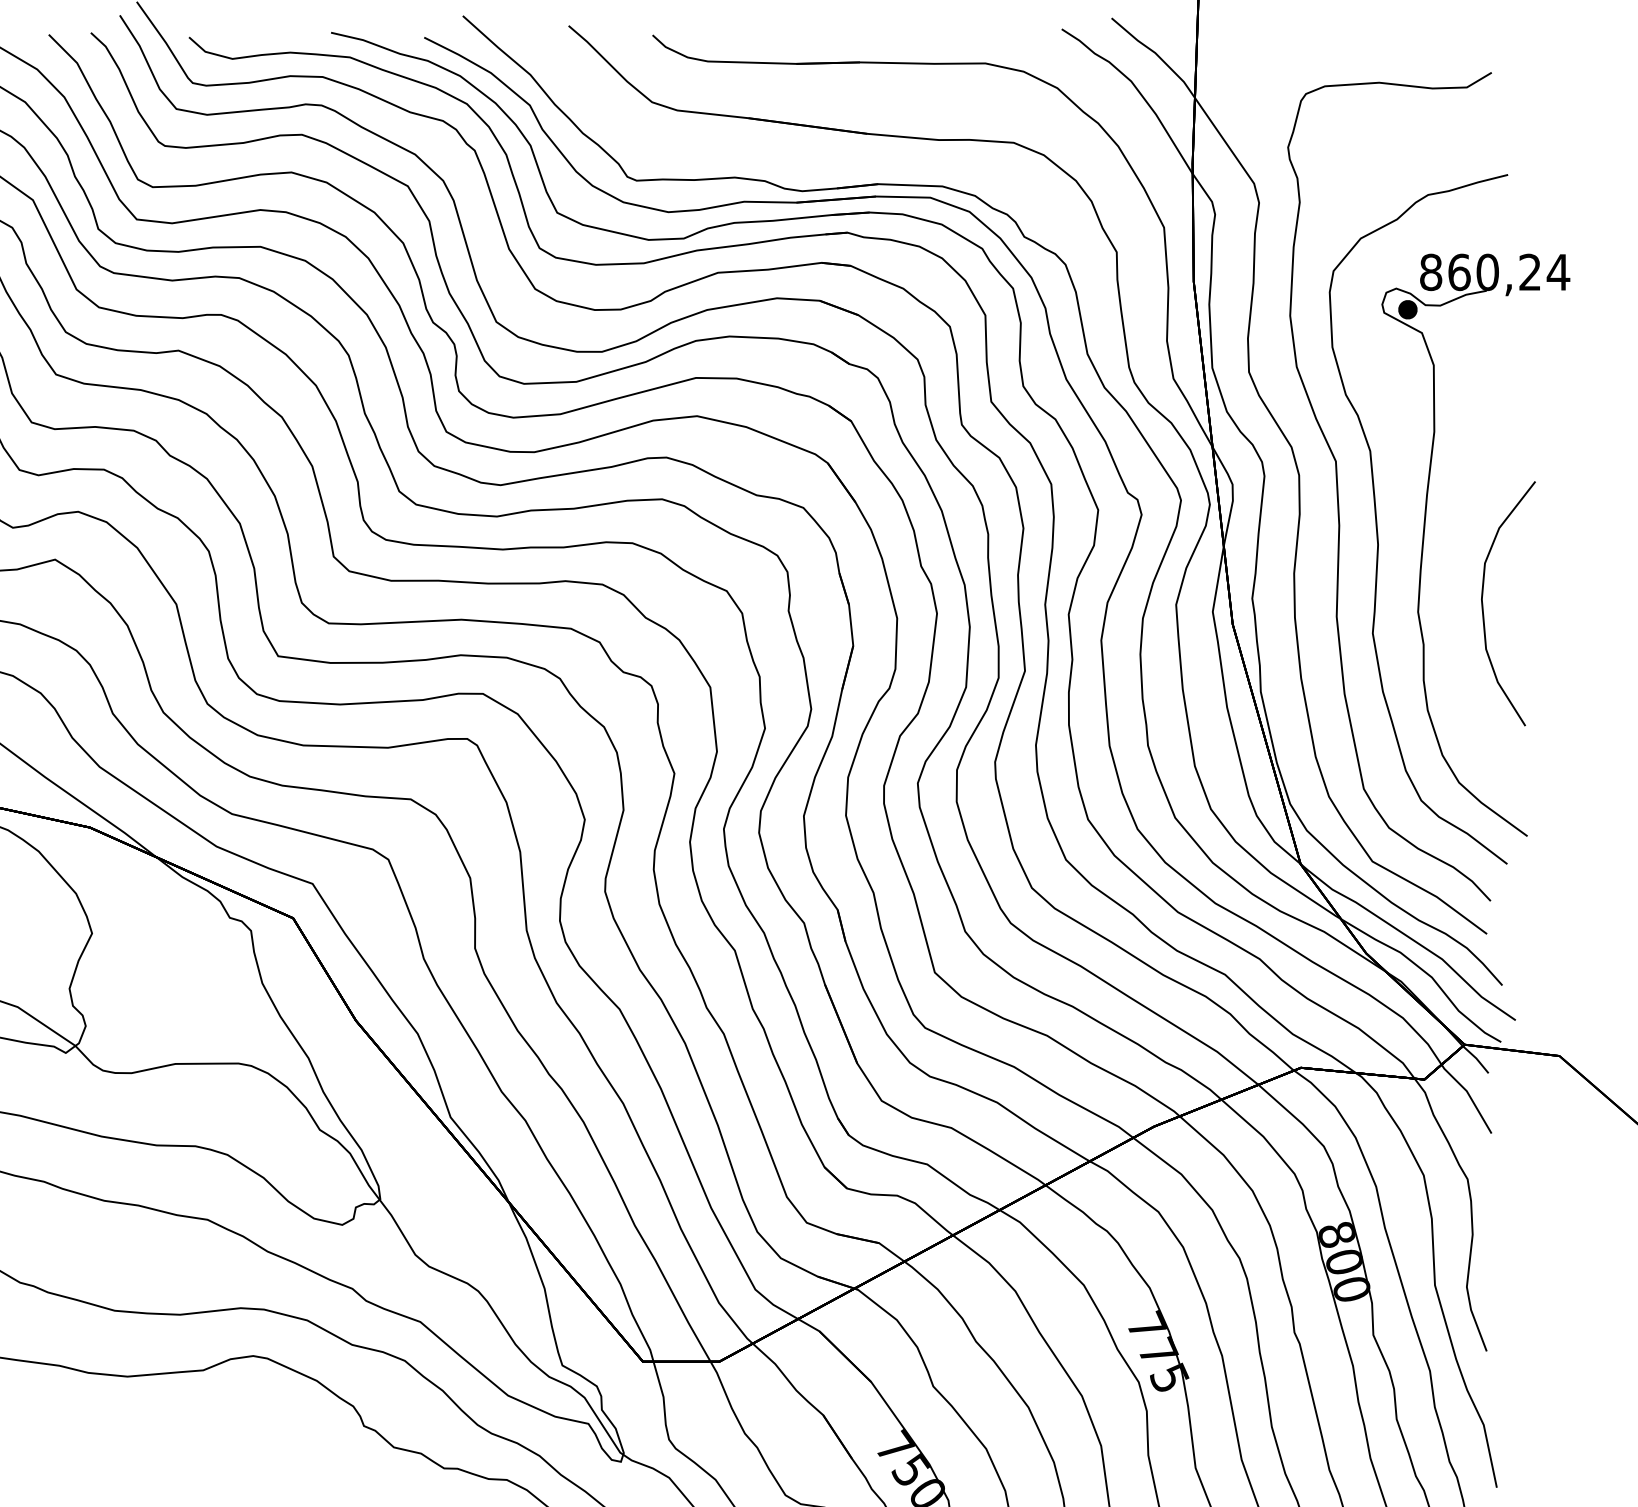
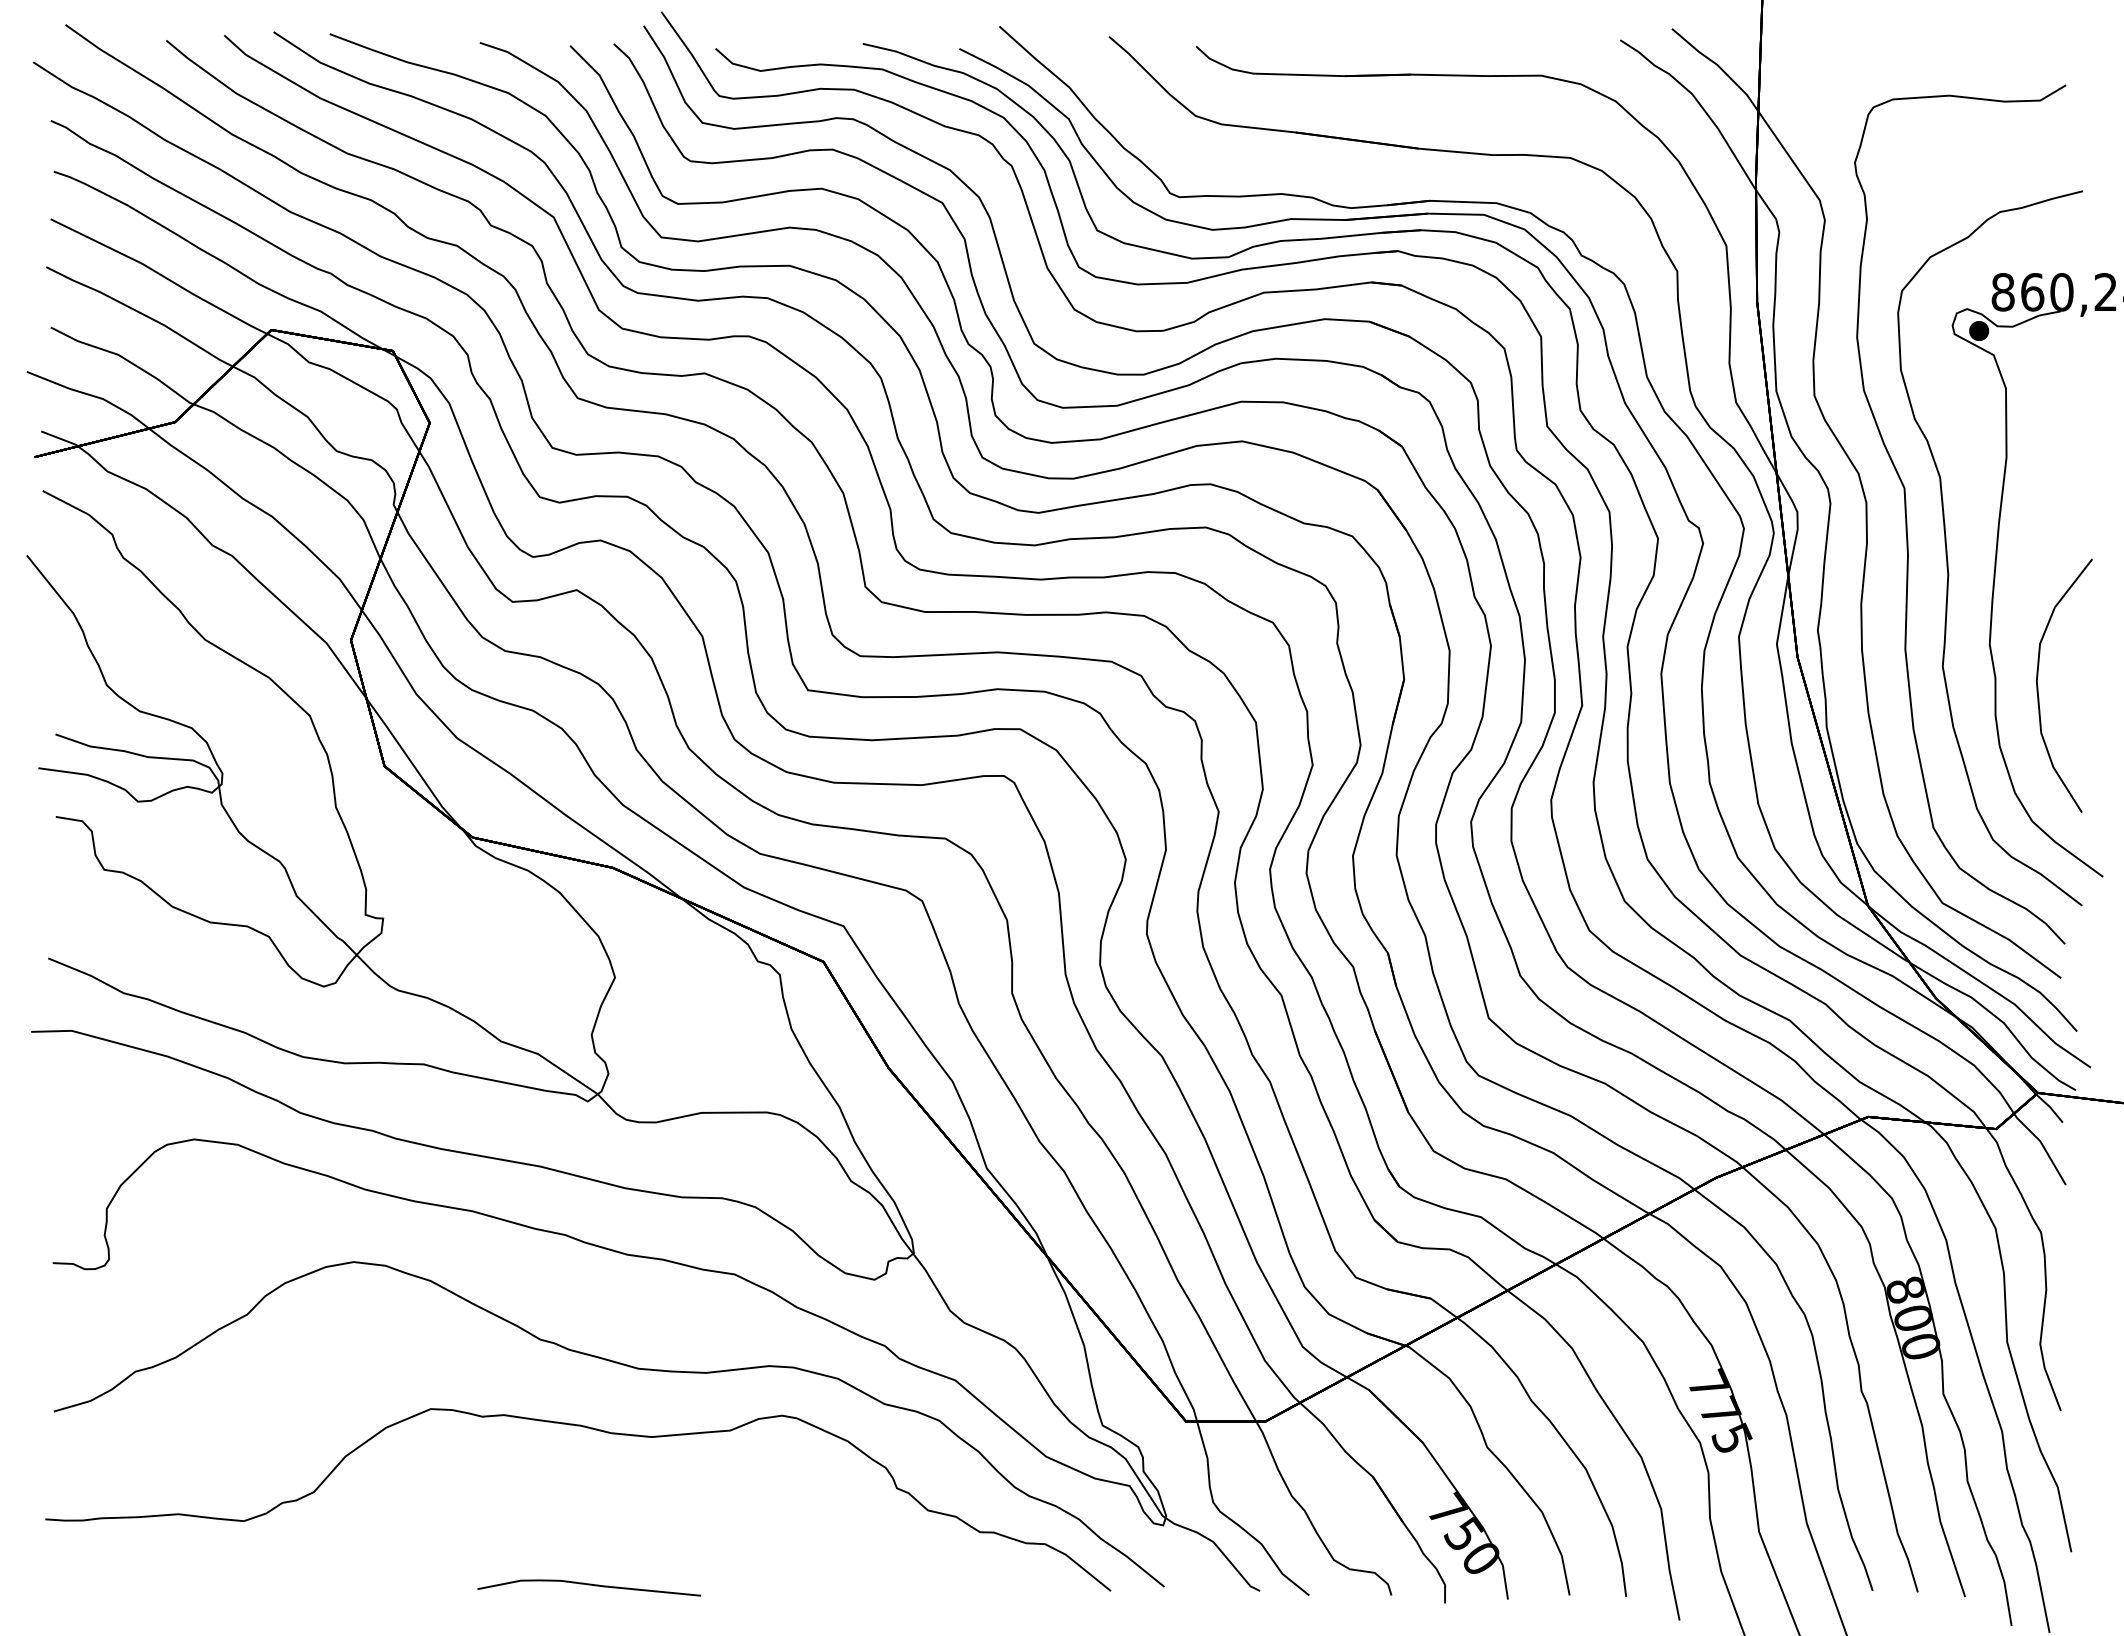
part: (1483, 603) -> (2038, 685), moved

